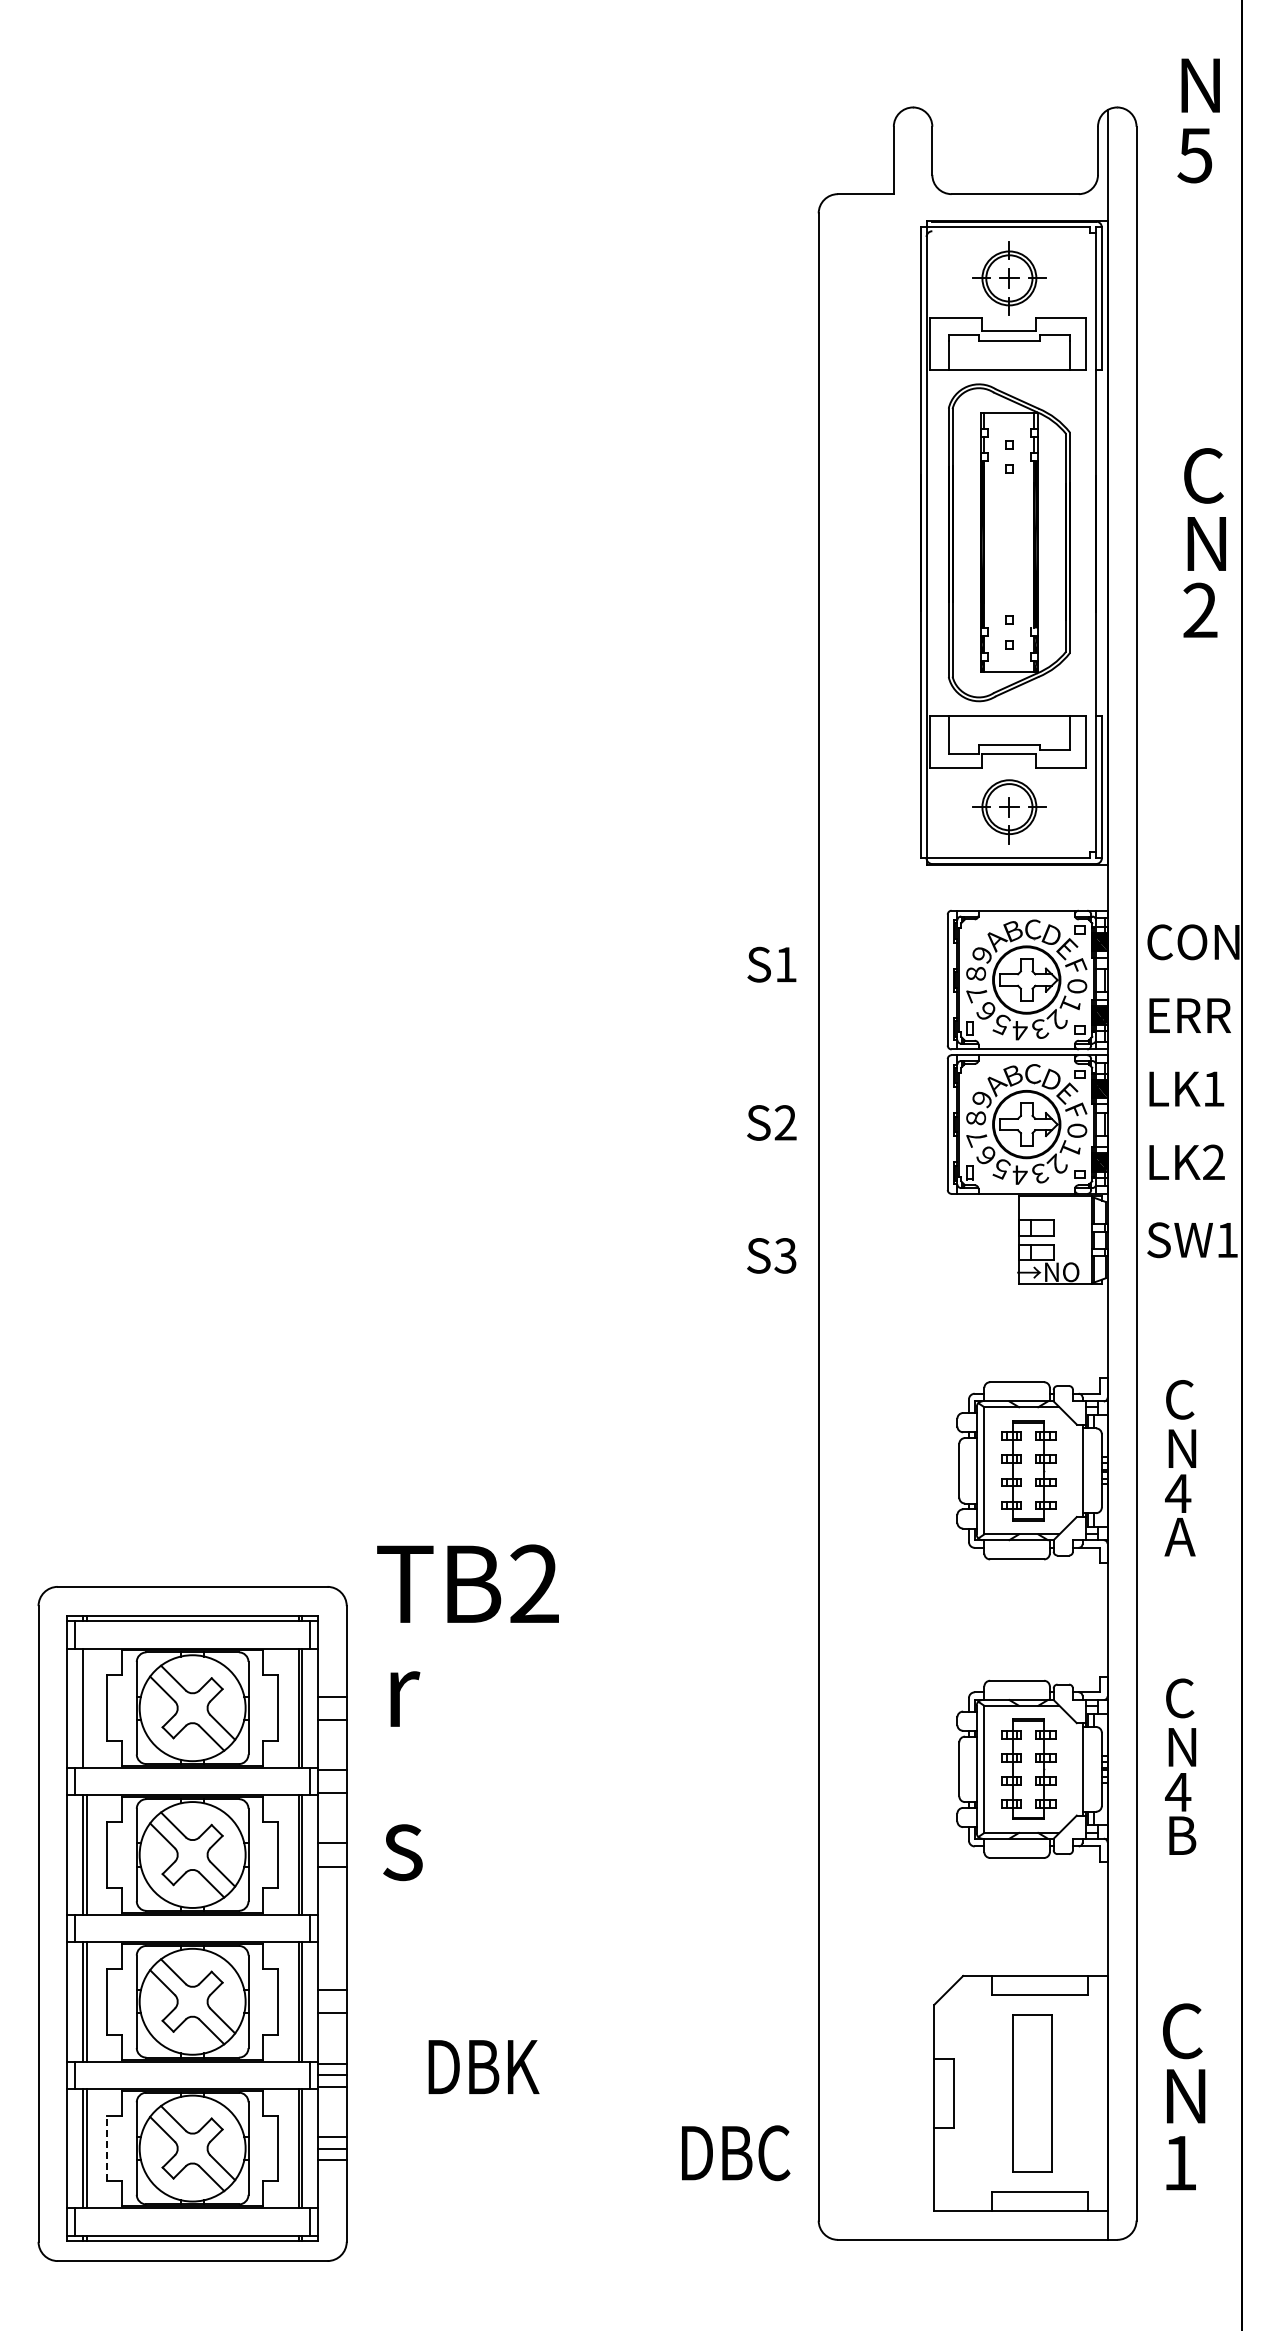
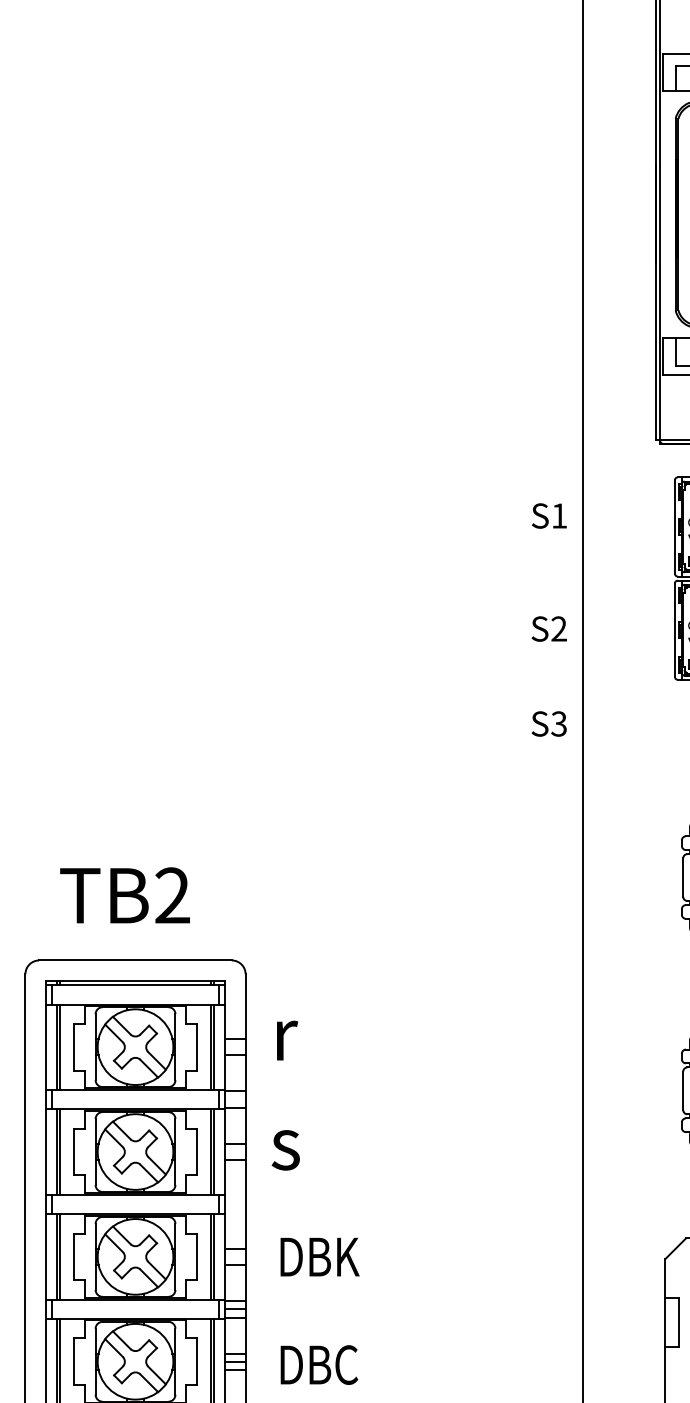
text: (467, 1583) -> (124, 895), moved
line: (86, 1707) -> (59, 1046), added
text: (483, 2066) -> (319, 1256), moved
line: (106, 2148) -> (73, 1361), dashed -> solid
text: (736, 2153) -> (319, 1365), moved

